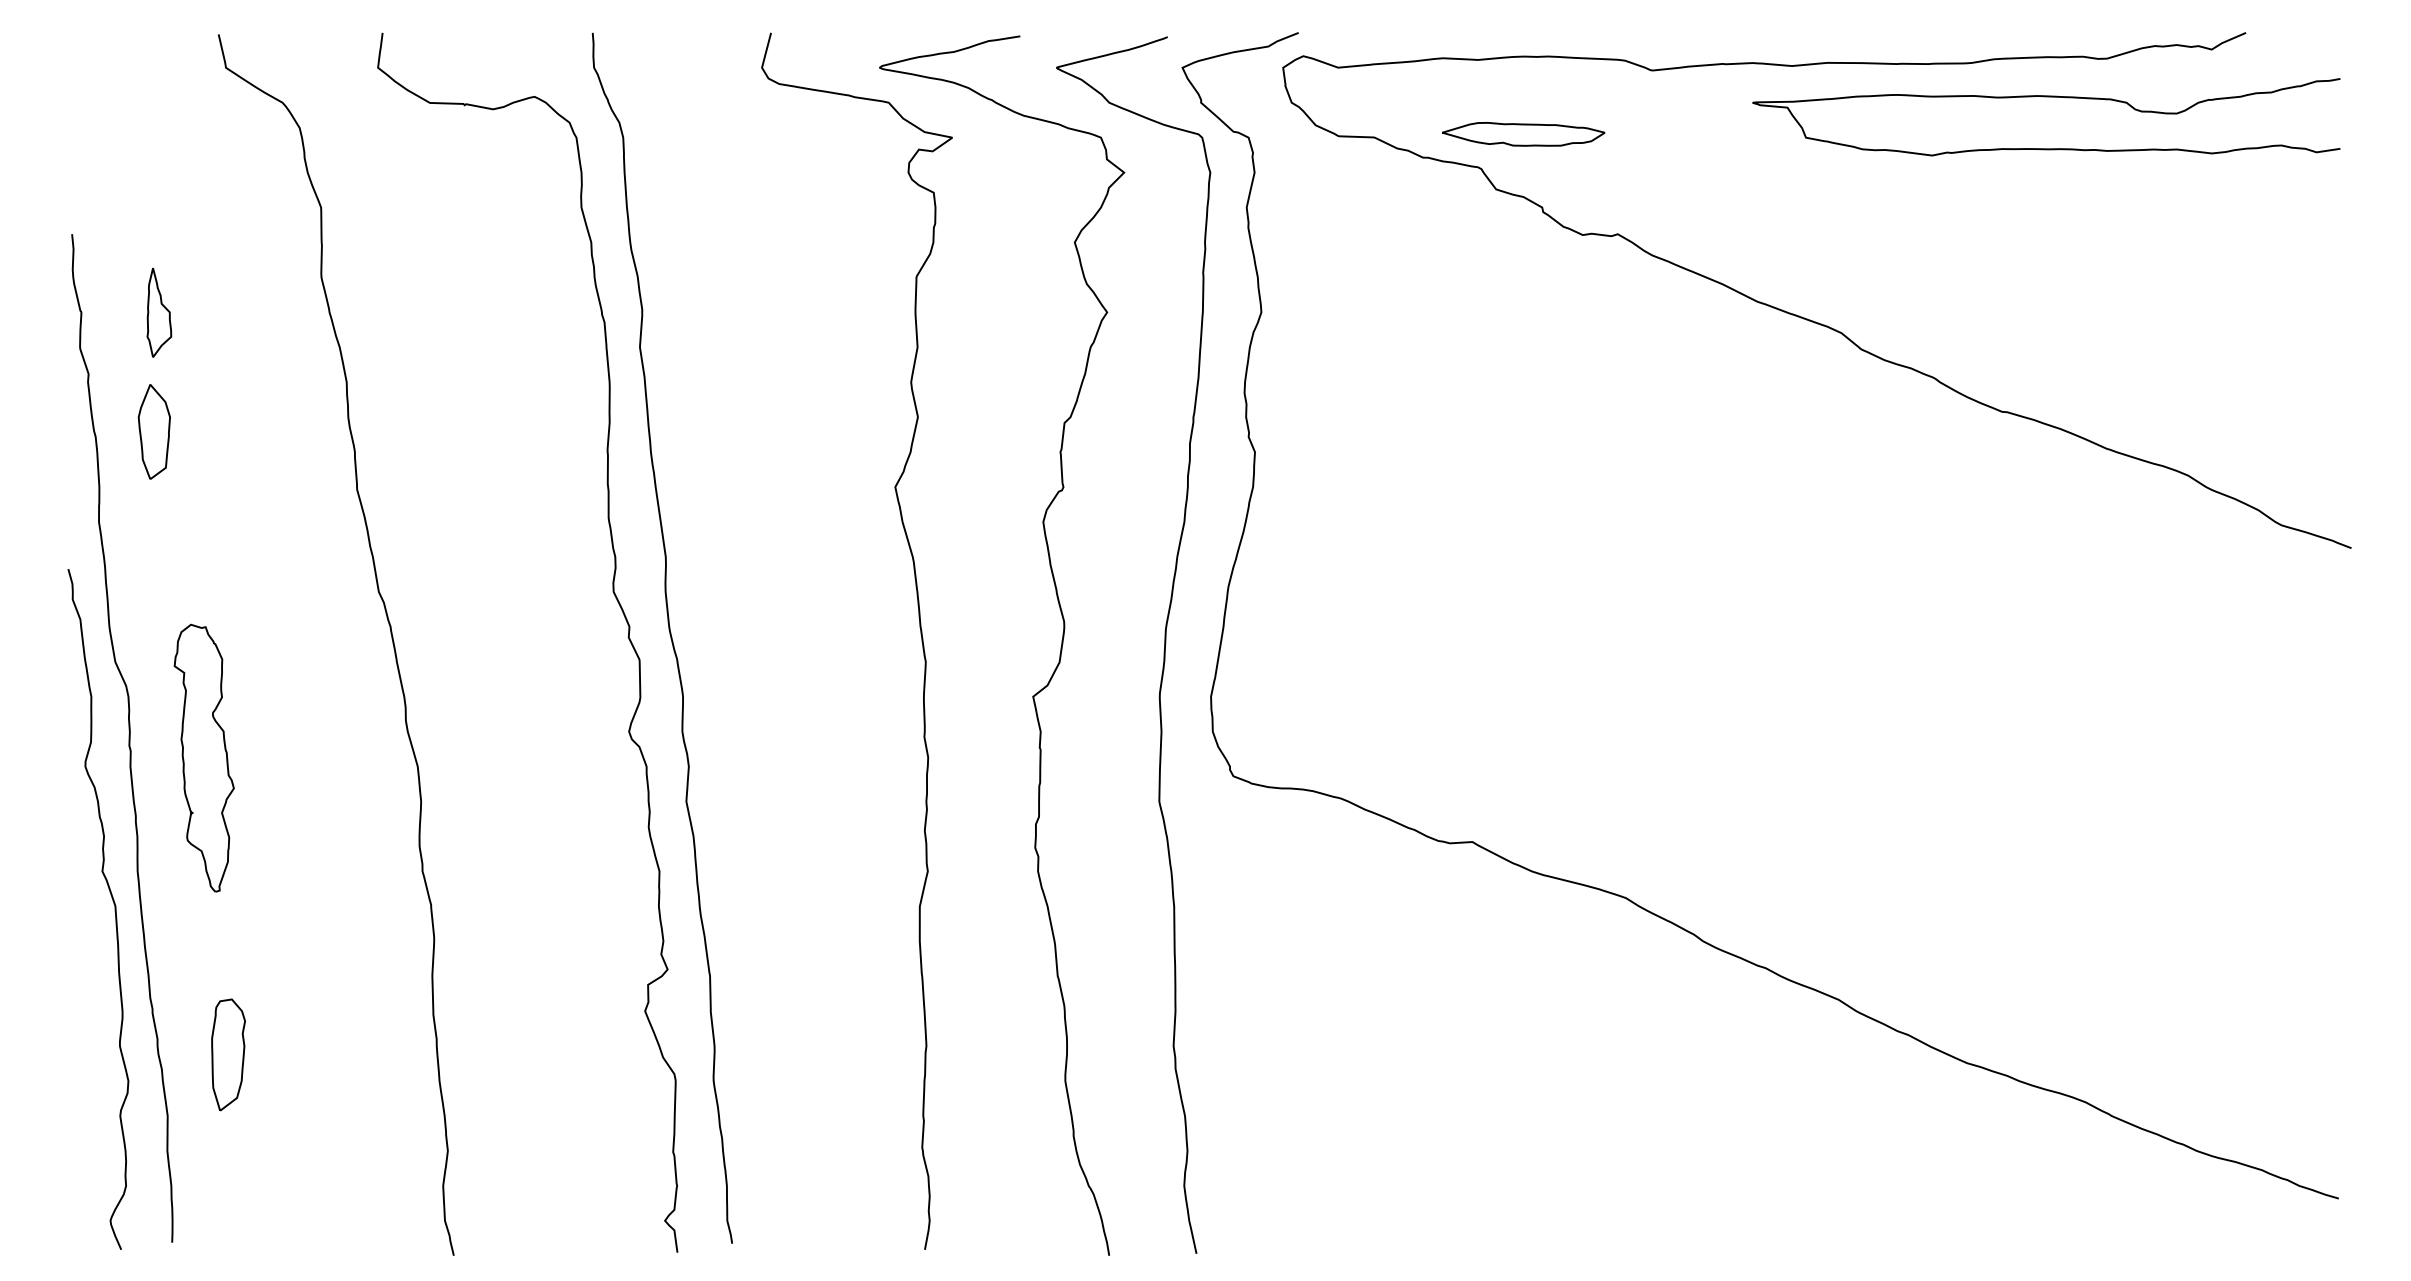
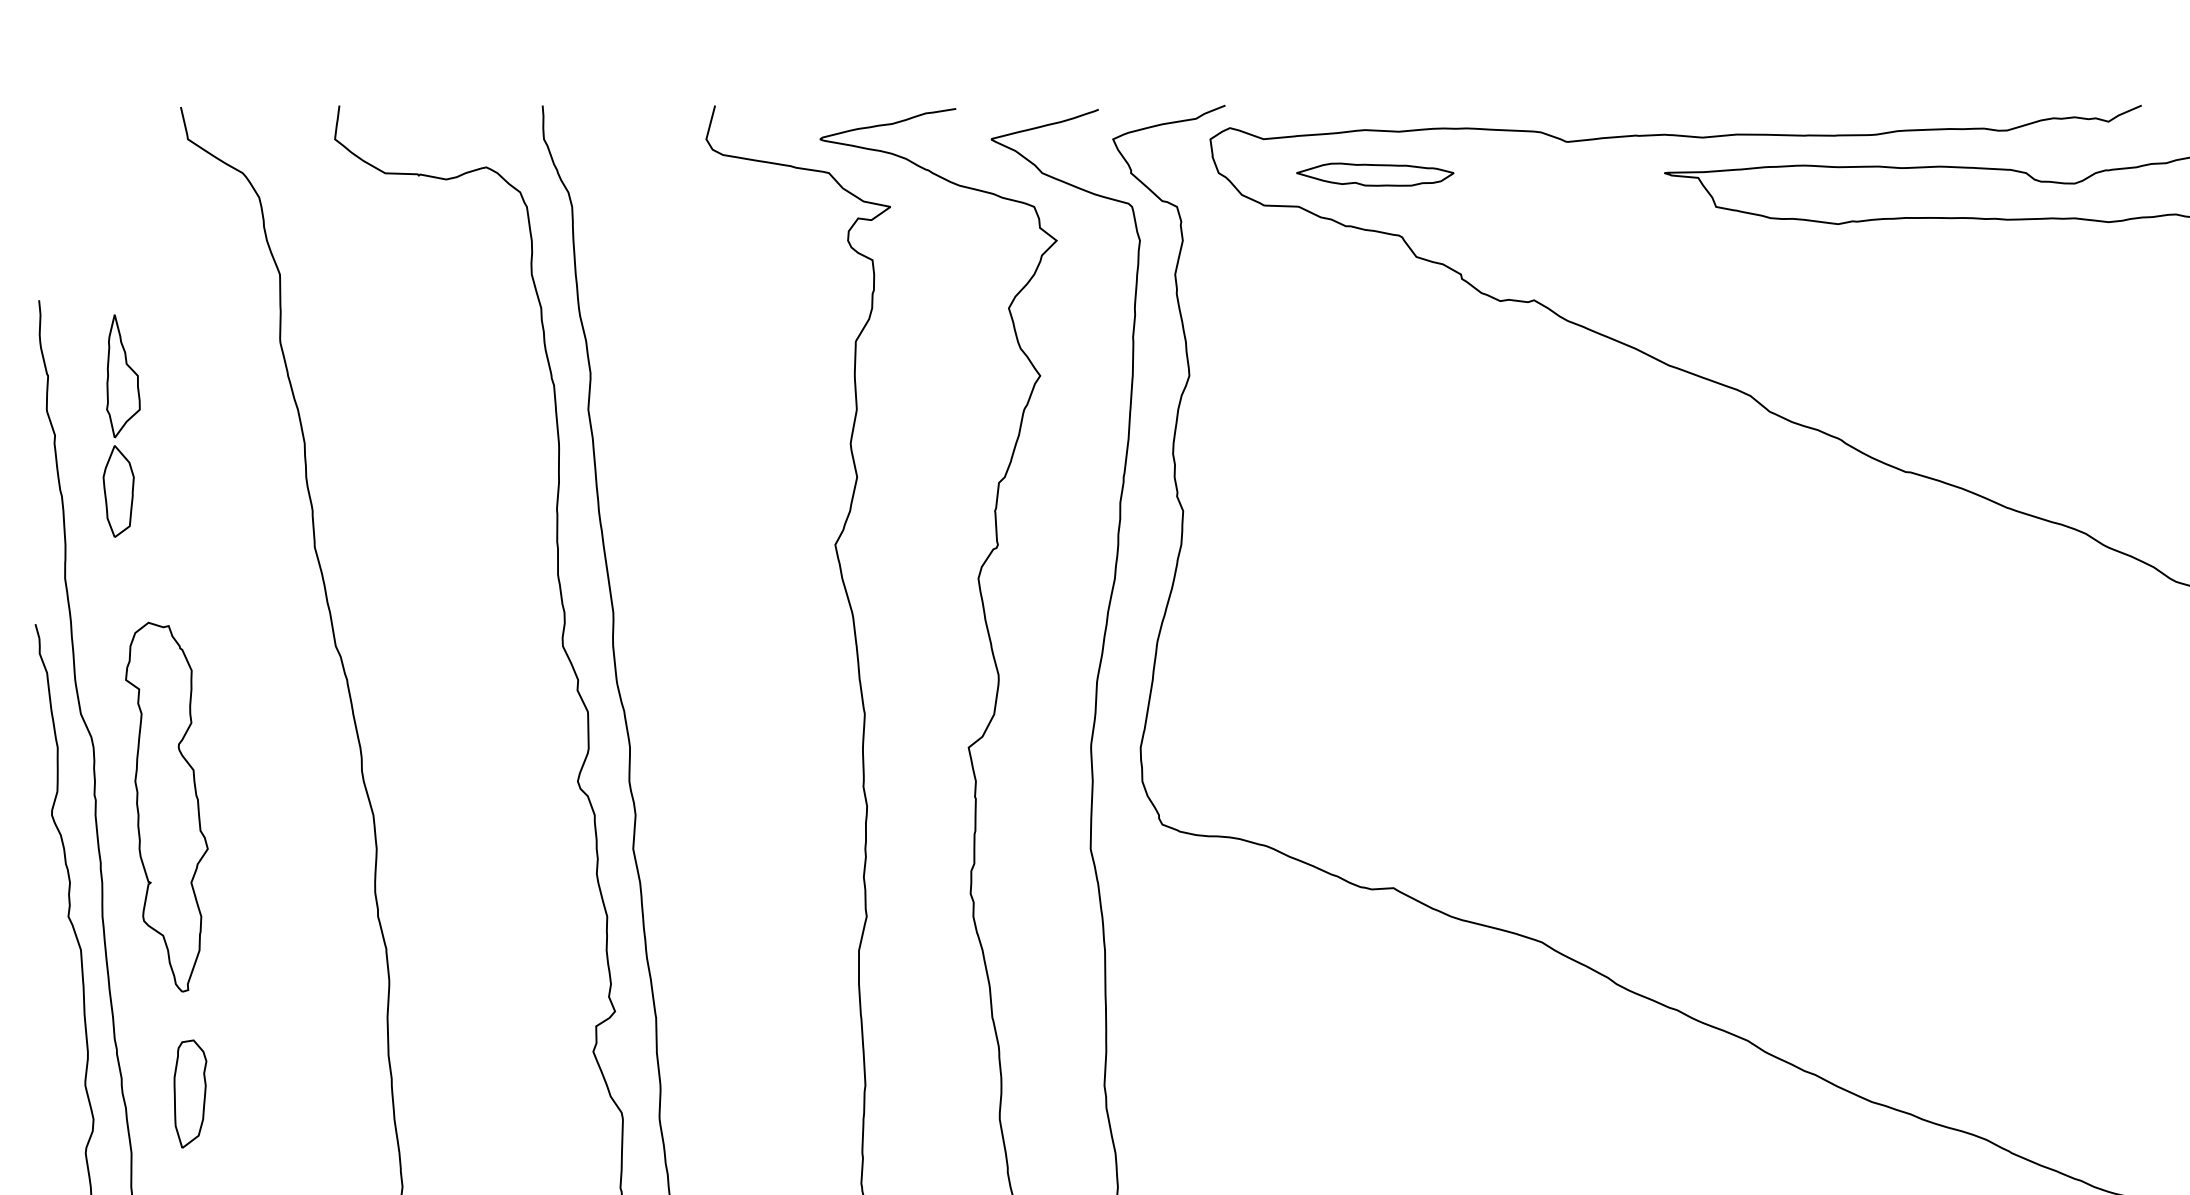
part: (1523, 134) -> (1375, 174), moved
part: (159, 312) -> (123, 376), size x1.43
part: (204, 757) -> (167, 806), size x1.43

